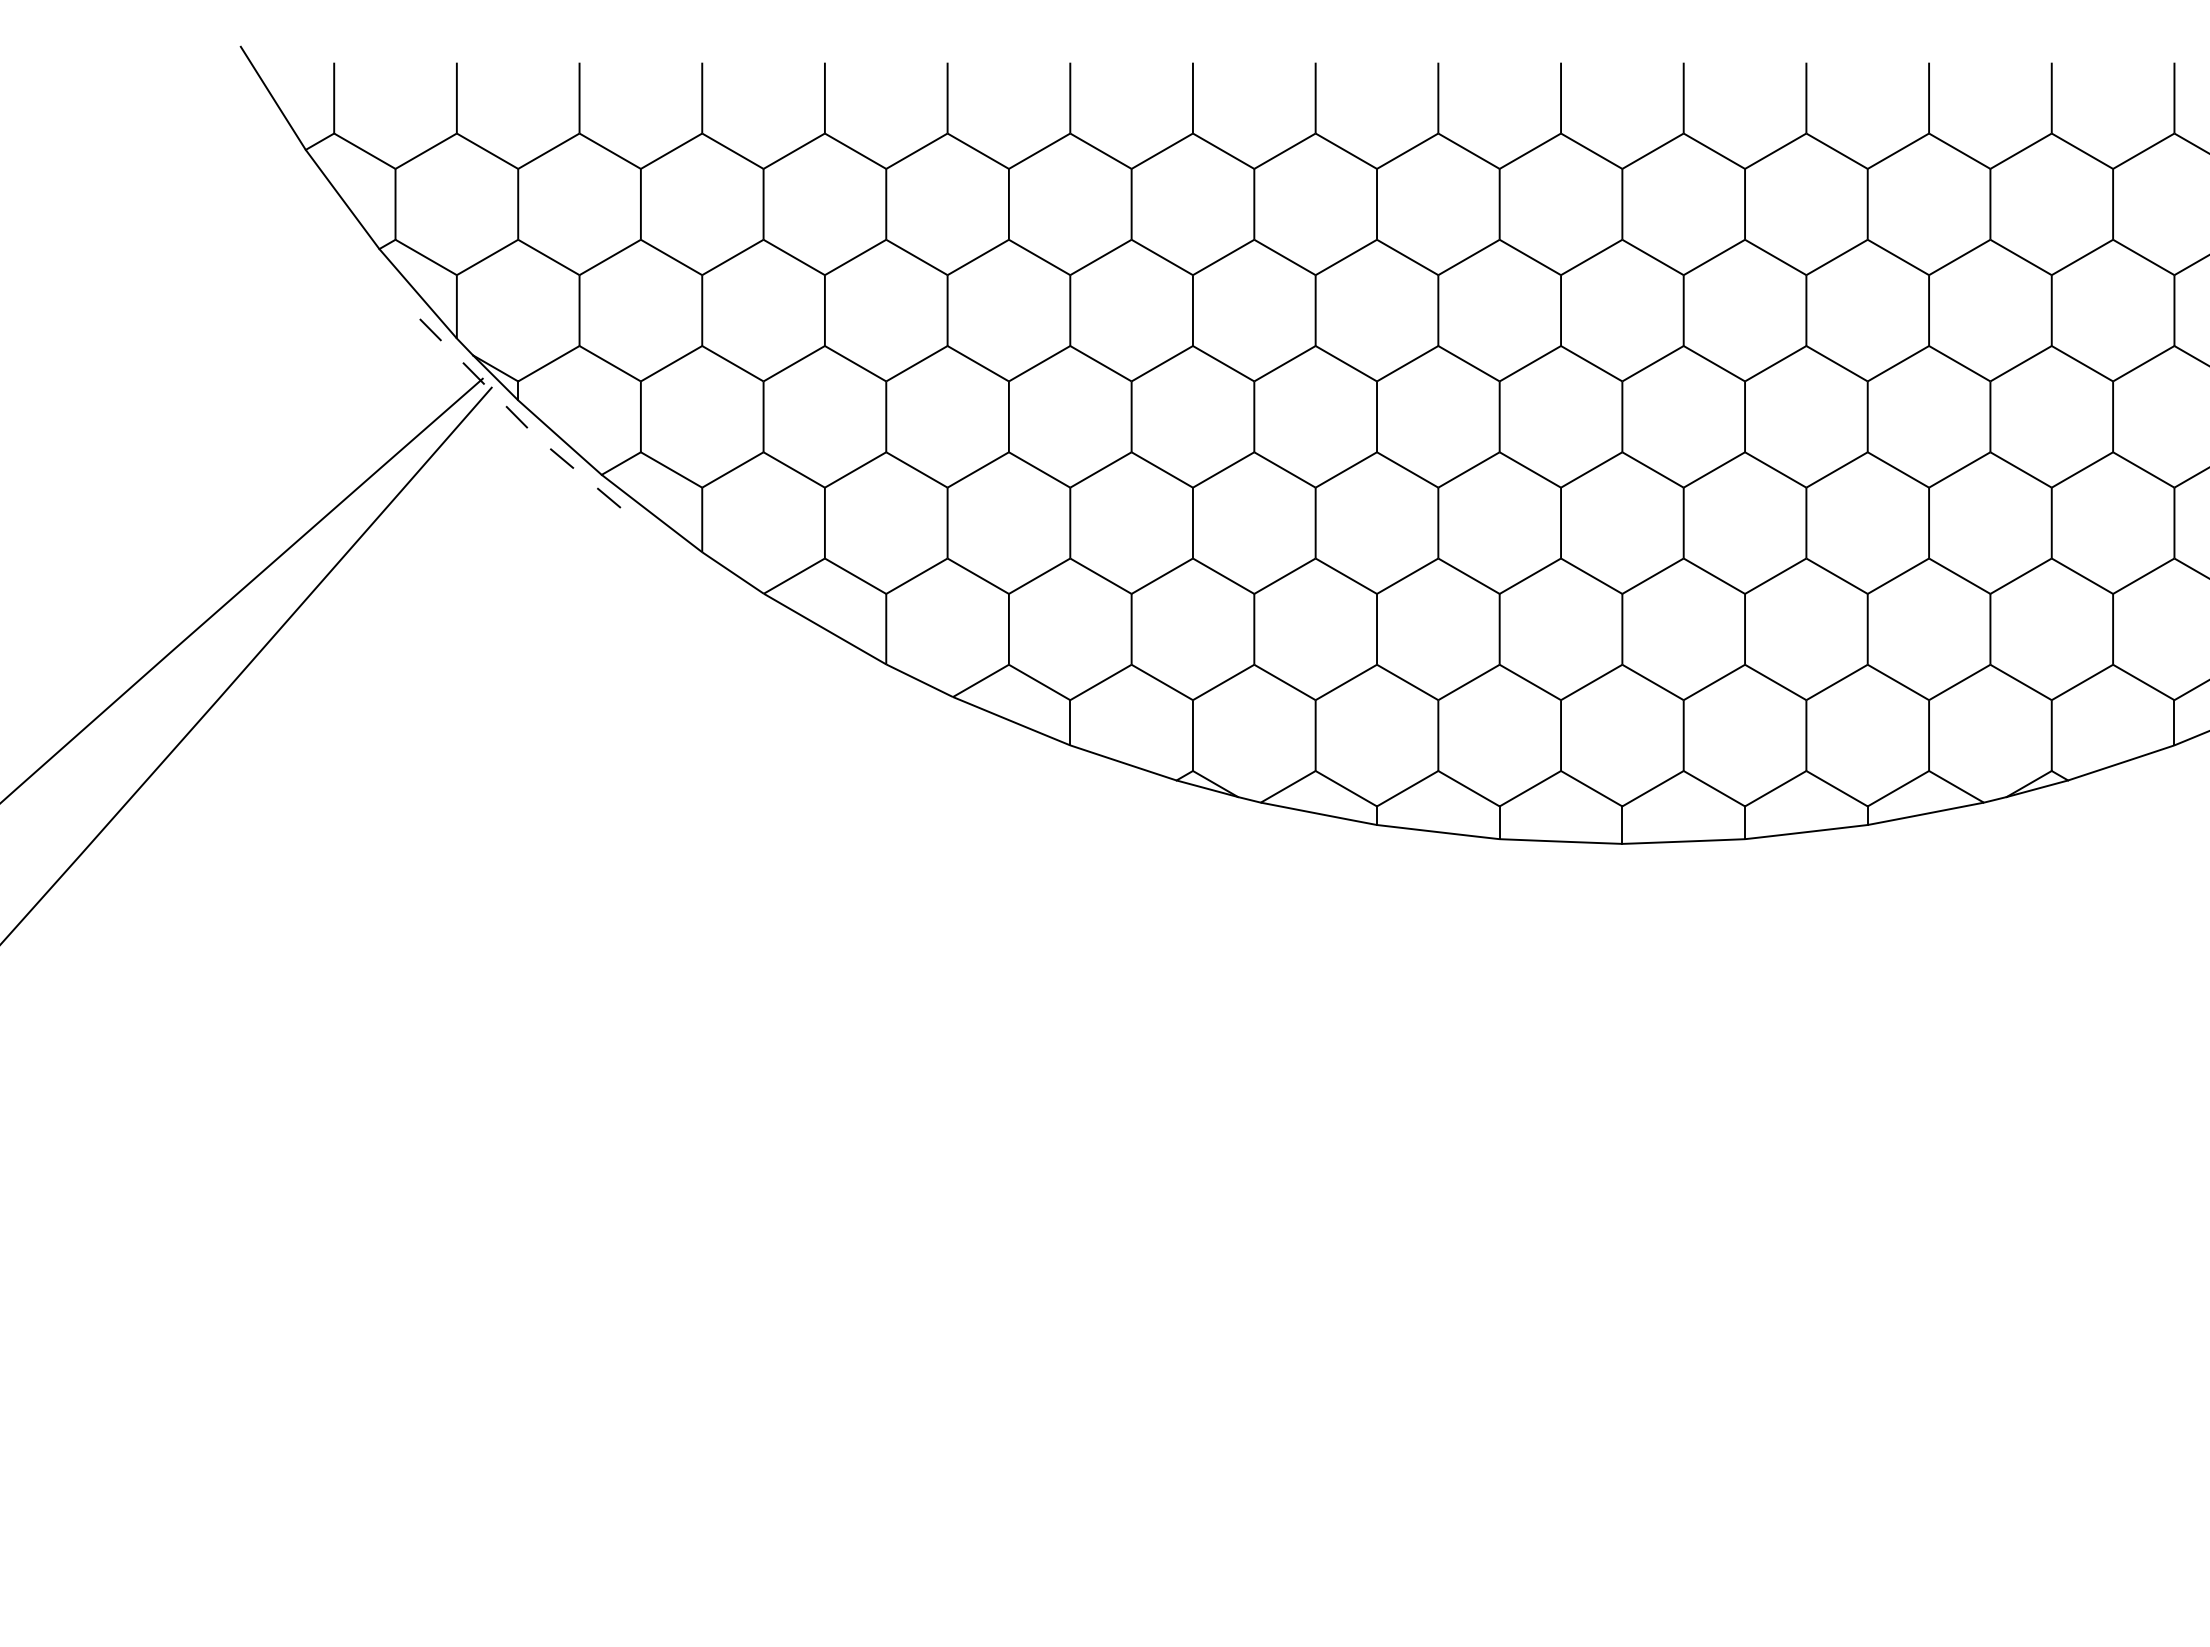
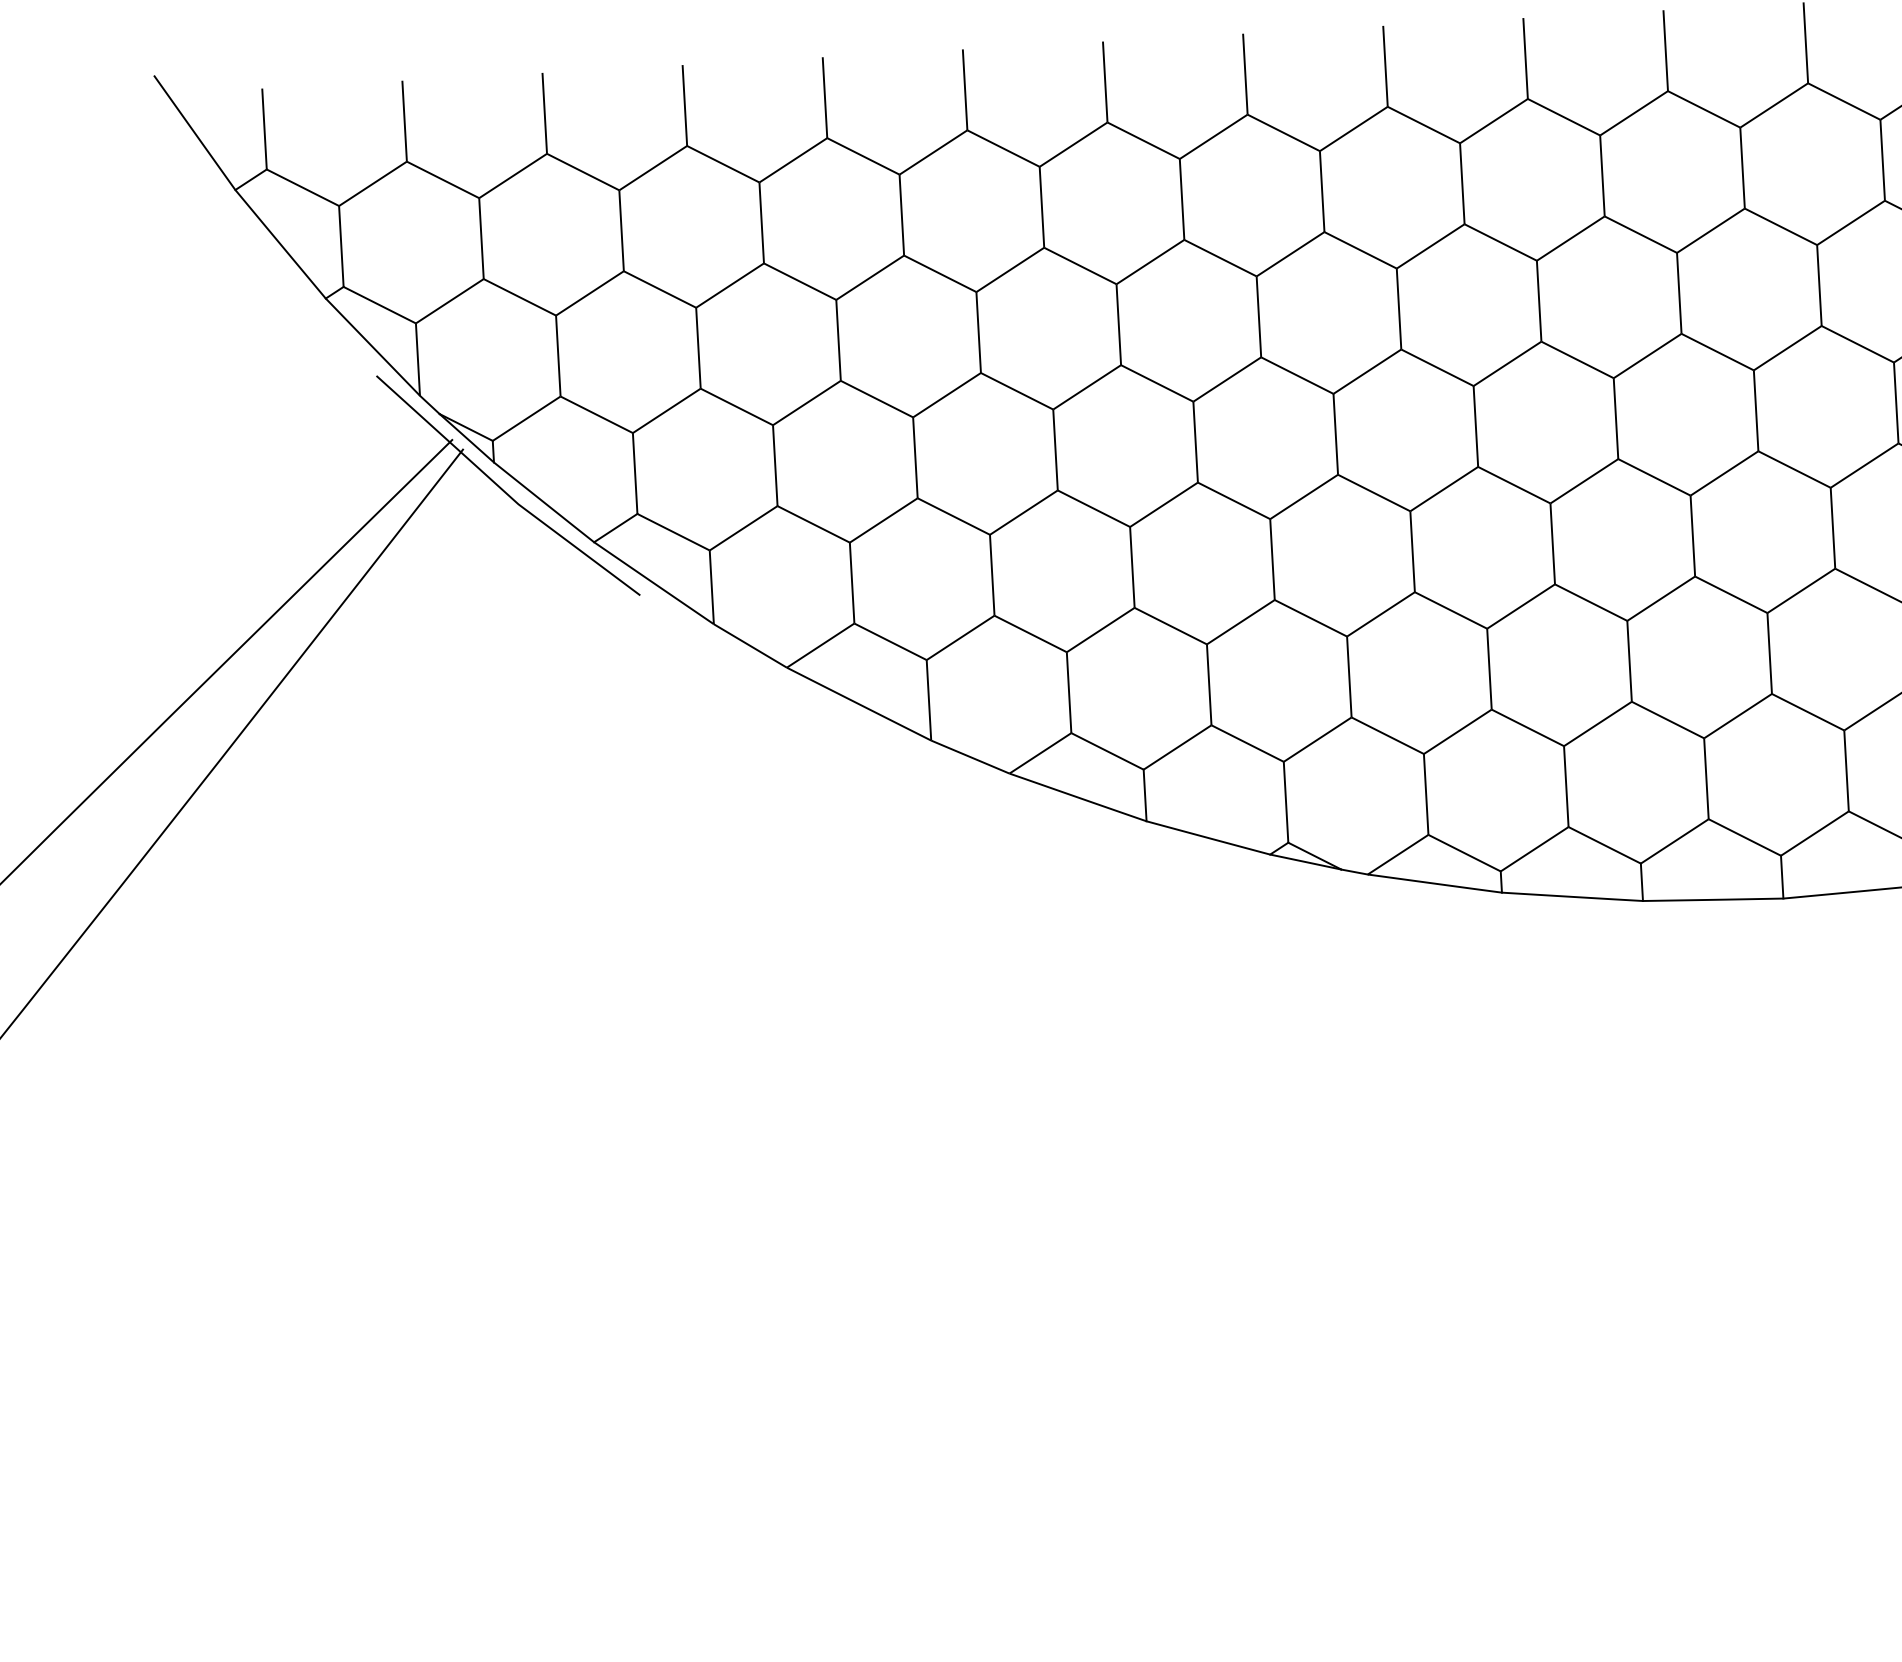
line: (525, 426) -> (503, 491), dashed -> solid

